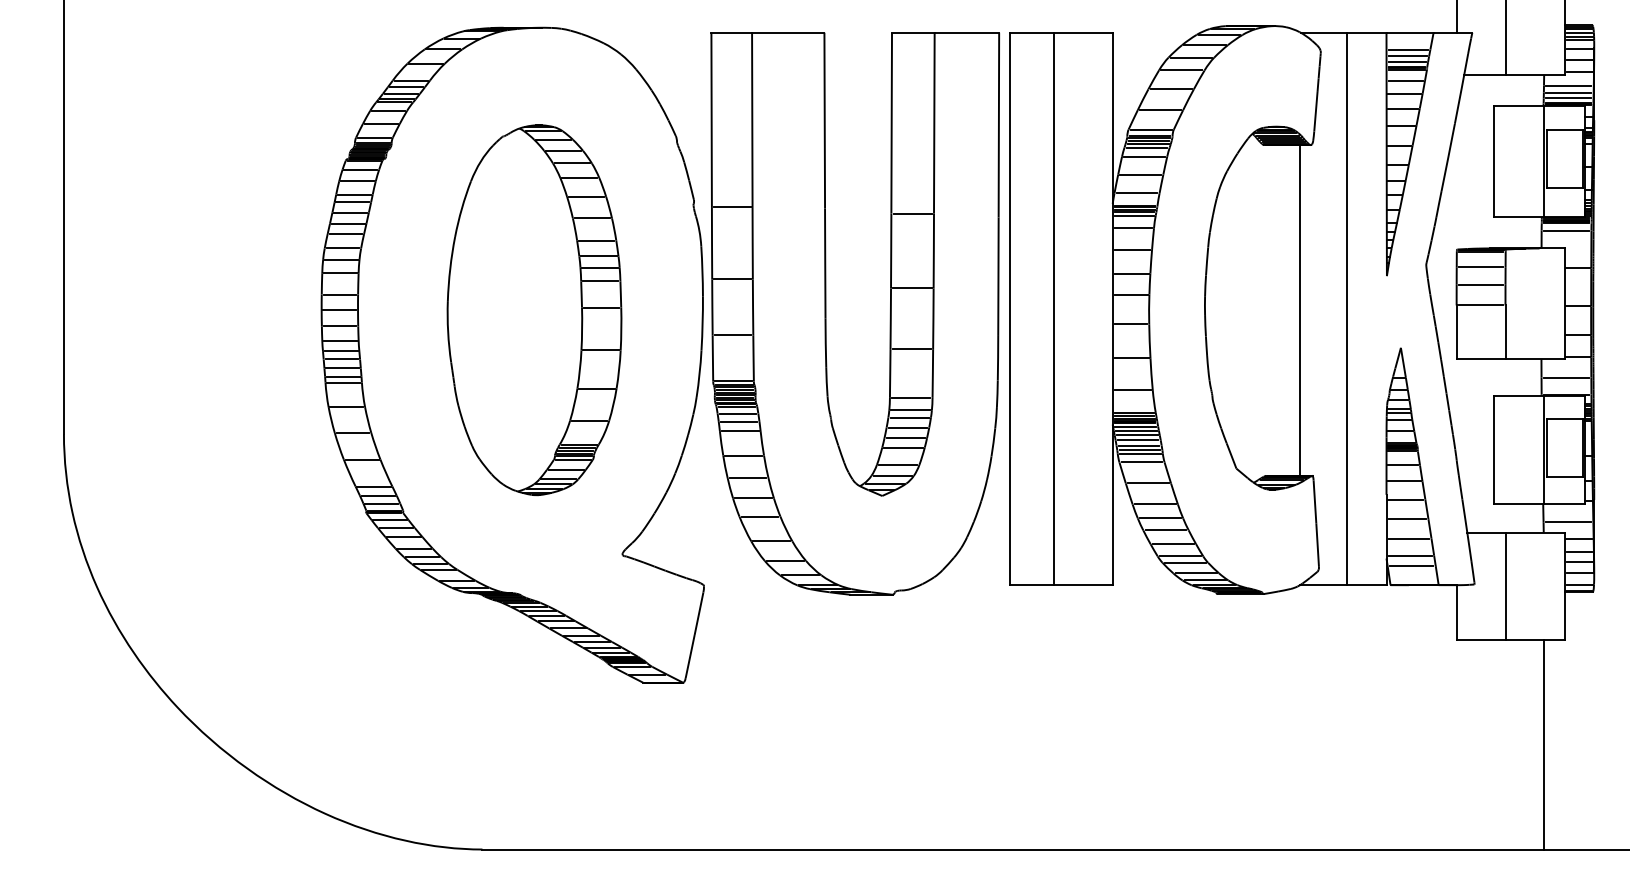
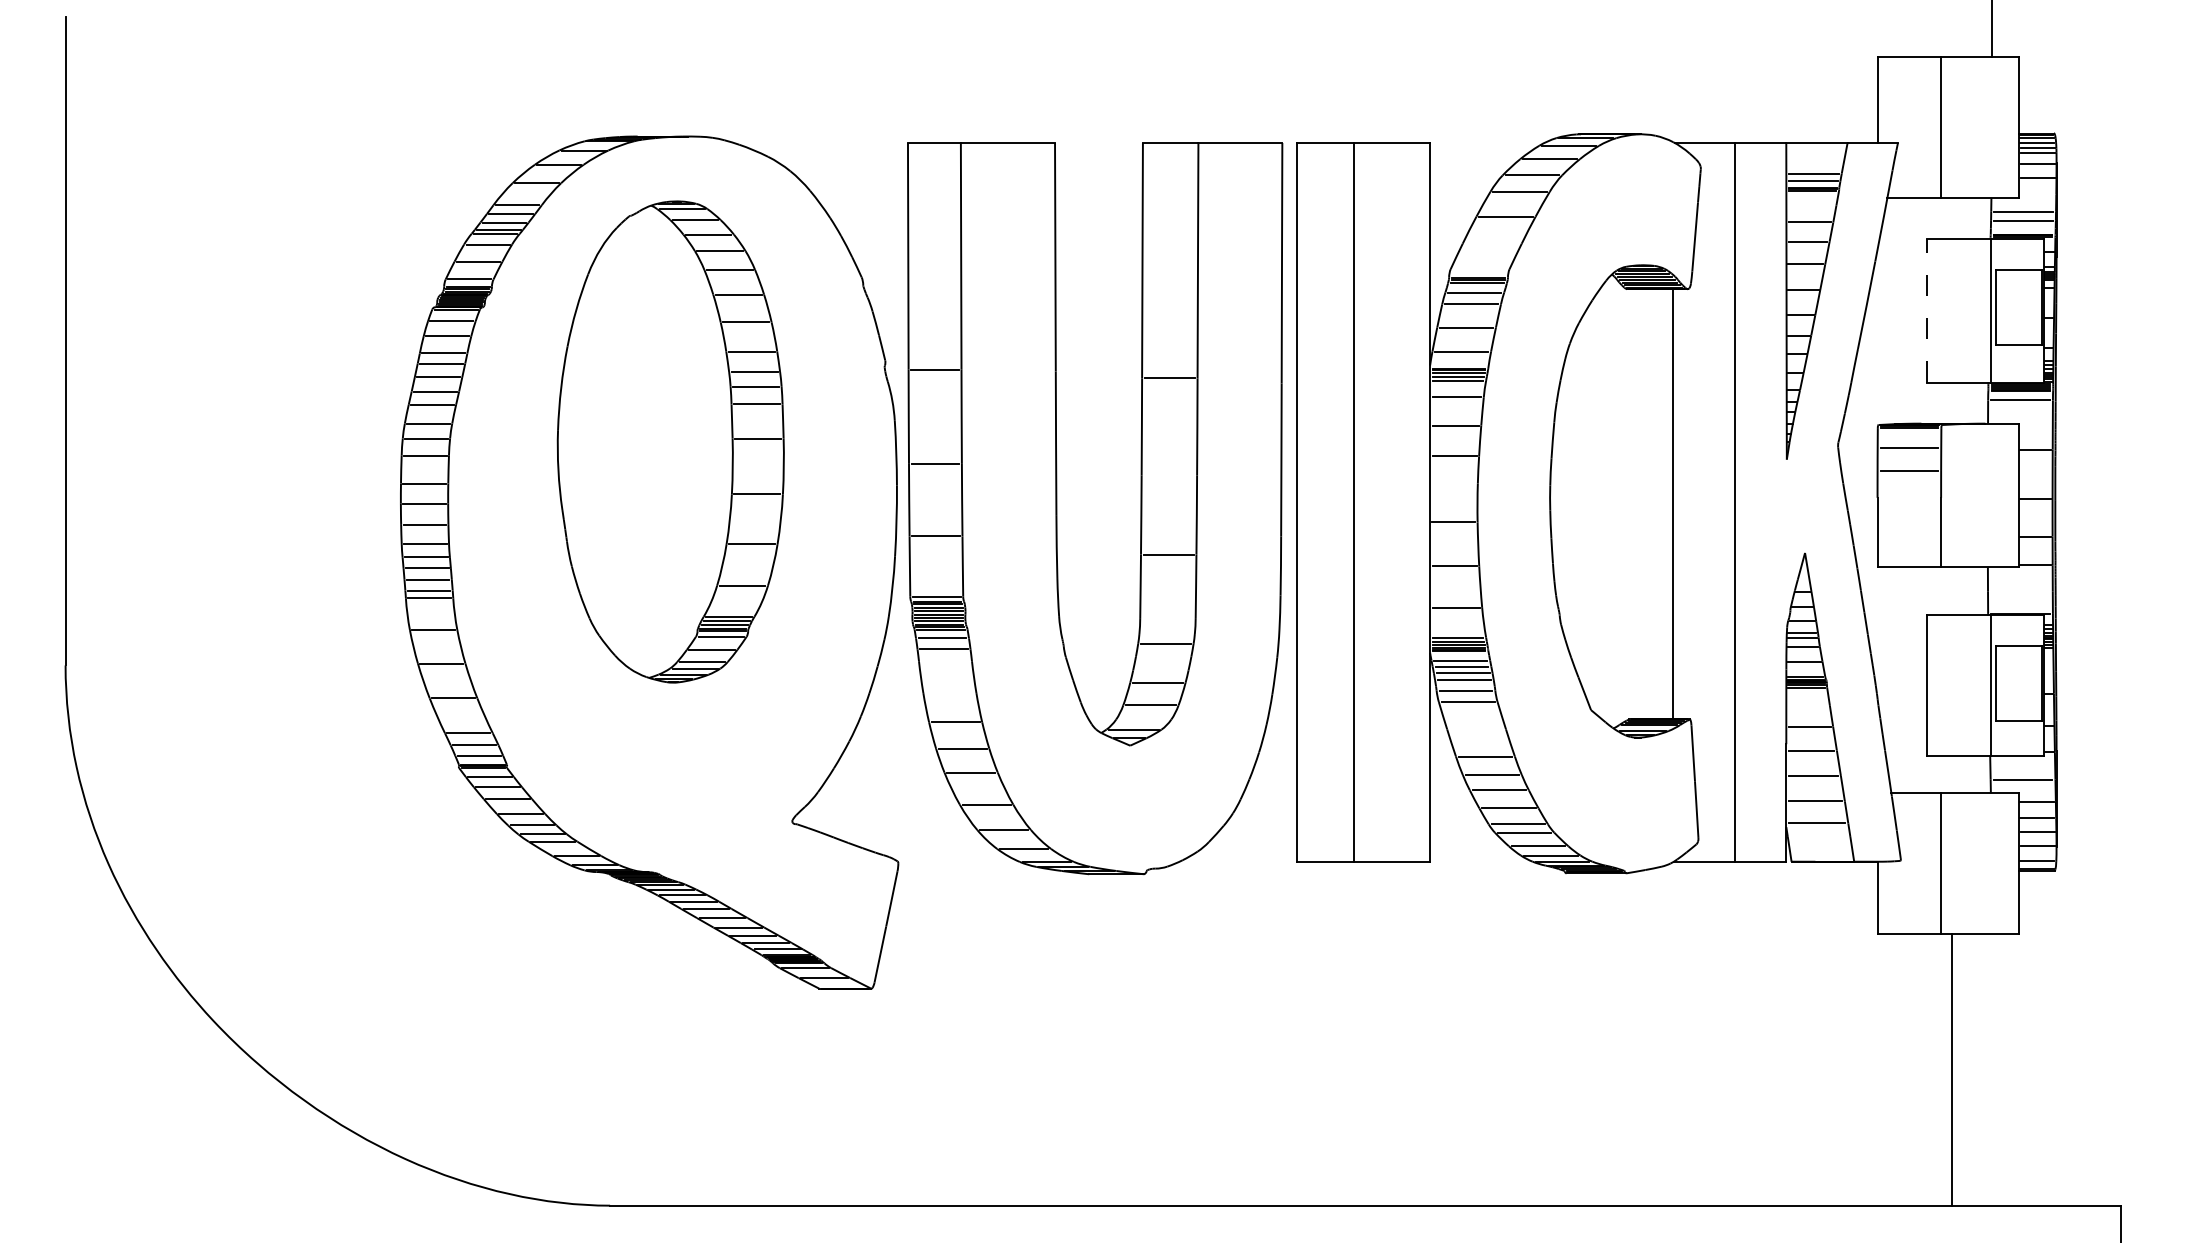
line: (1408, 50) -> (1814, 165), removed
line: (1579, 72) -> (2037, 194), removed
line: (1405, 80) -> (1810, 205), removed
line: (1568, 98) -> (2023, 228), removed
line: (1159, 109) -> (1491, 243), removed
line: (1150, 129) -> (1479, 269), removed
line: (1147, 143) -> (1475, 287), removed
line: (1494, 161) -> (1926, 310), solid -> dashed
line: (912, 288) -> (1169, 475), removed
line: (1130, 294) -> (1453, 483), removed
line: (1480, 305) -> (1908, 497), removed
part: (534, 309) -> (670, 441), moved
line: (1566, 377) -> (2020, 591), removed
line: (910, 398) -> (1167, 618), removed
line: (910, 410) -> (1167, 634), removed
line: (1135, 426) -> (1459, 655), removed
line: (907, 427) -> (1163, 656), removed
line: (740, 431) -> (945, 661), removed
line: (905, 438) -> (1160, 670), removed
line: (1139, 450) -> (1464, 686), removed
line: (743, 455) -> (949, 693), removed
line: (1402, 465) -> (1807, 705), removed
line: (892, 475) -> (1143, 719), removed
line: (1148, 483) -> (1476, 729), removed
line: (1411, 565) -> (1818, 836), removed
line: (1544, 744) -> (1951, 1069), moved

